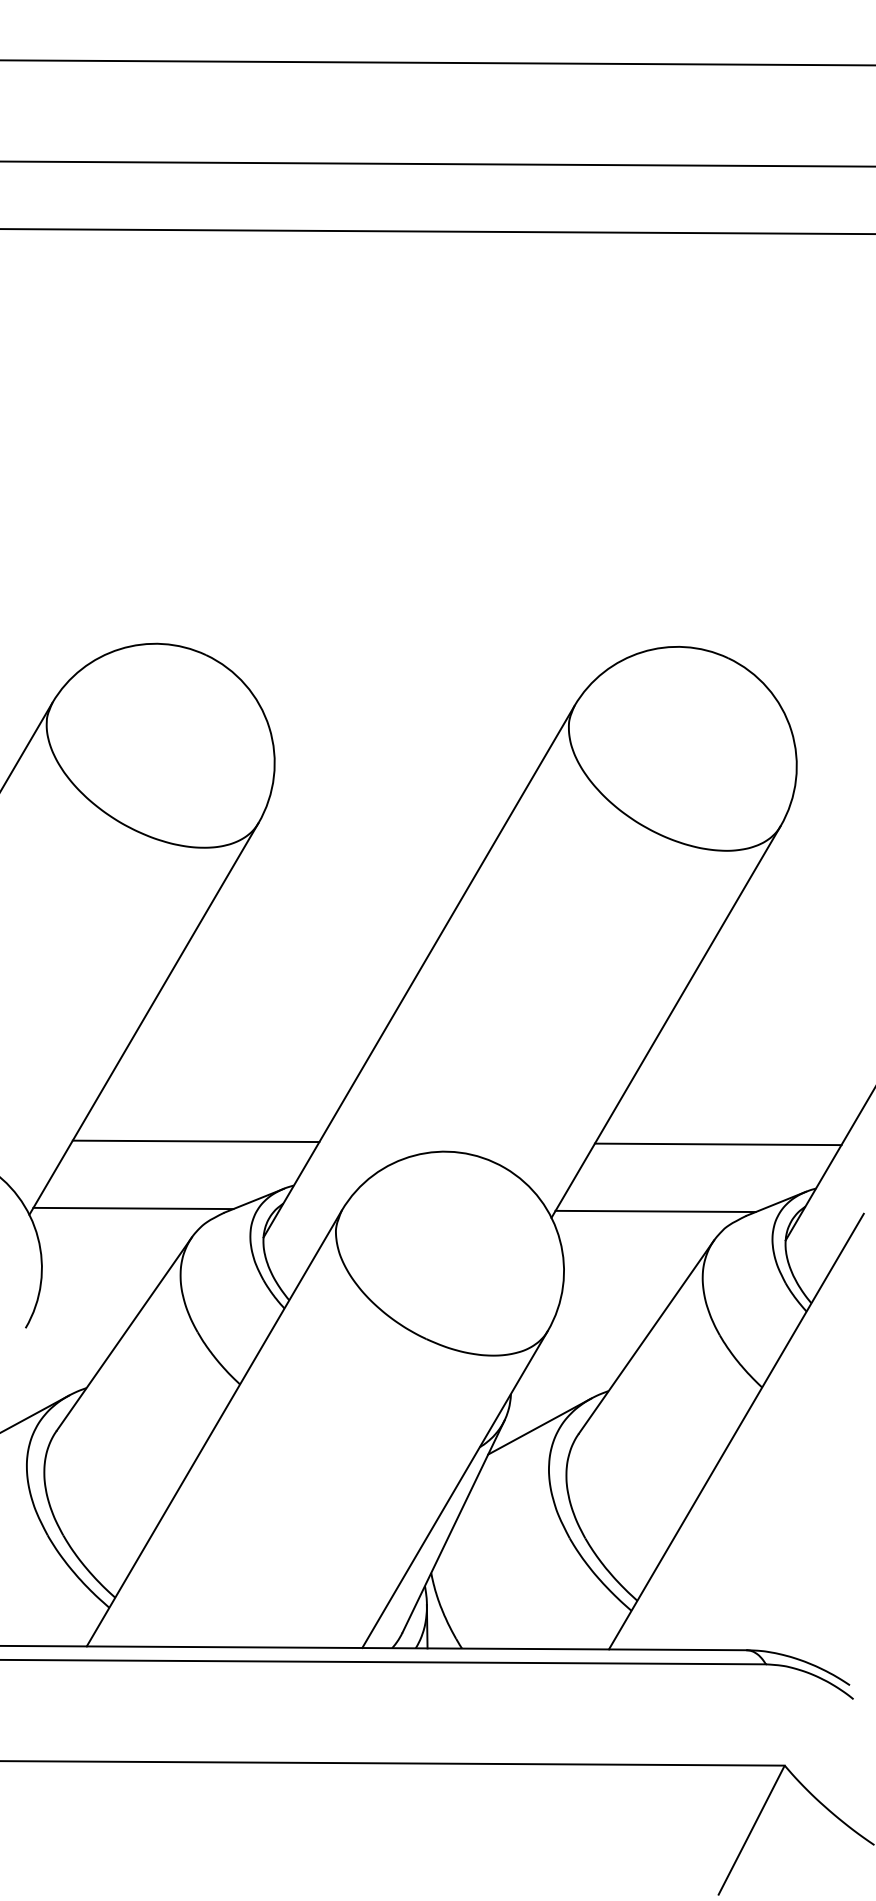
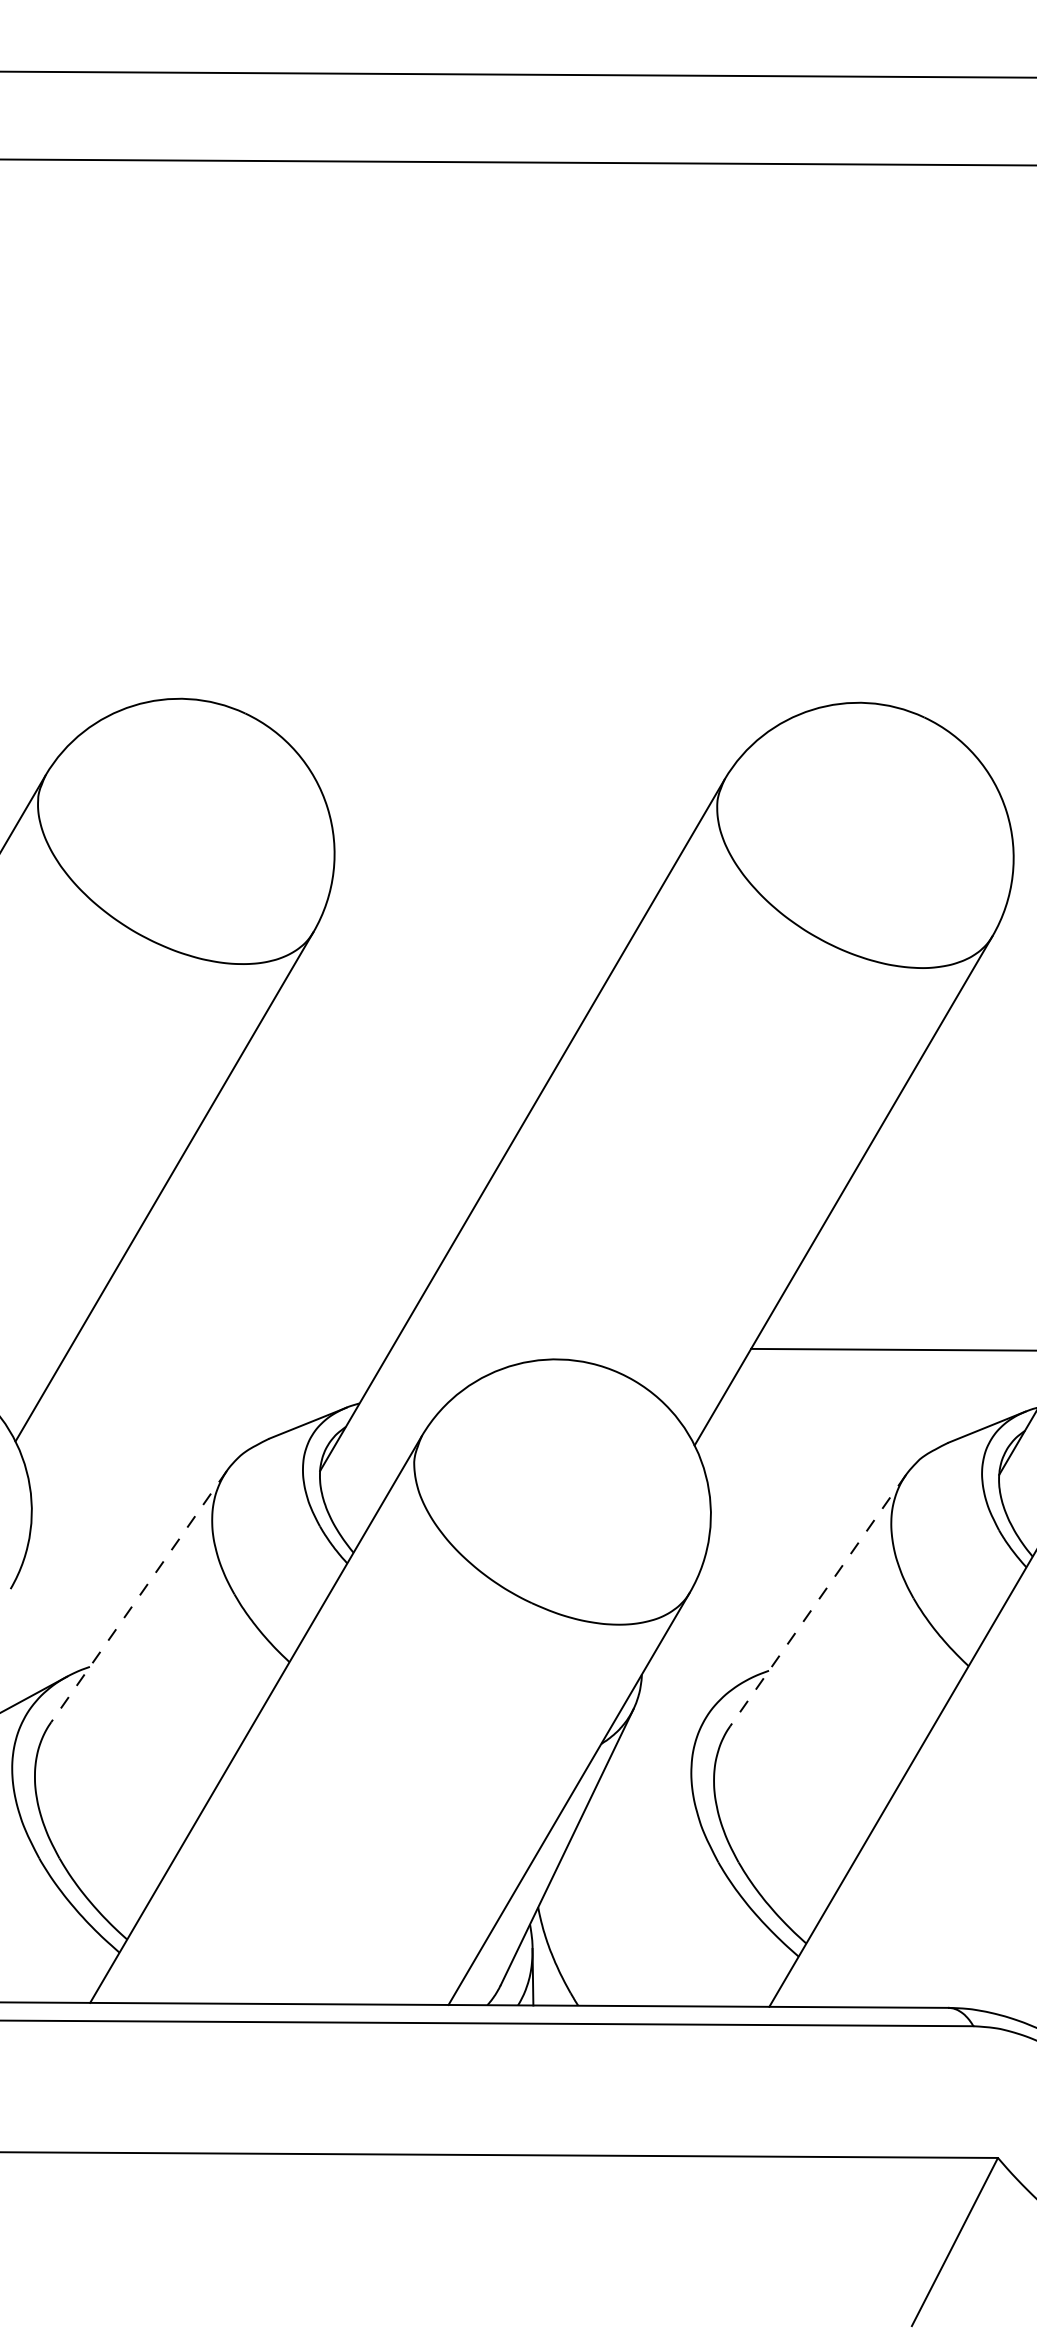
line: (195, 1141) -> (231, 1346), removed
line: (133, 1208) -> (150, 1433), removed
line: (655, 1211) -> (829, 1437), removed
line: (124, 1334) -> (139, 1597), solid -> dashed
line: (646, 1337) -> (818, 1601), solid -> dashed
line: (539, 1426) -> (679, 1716), removed

